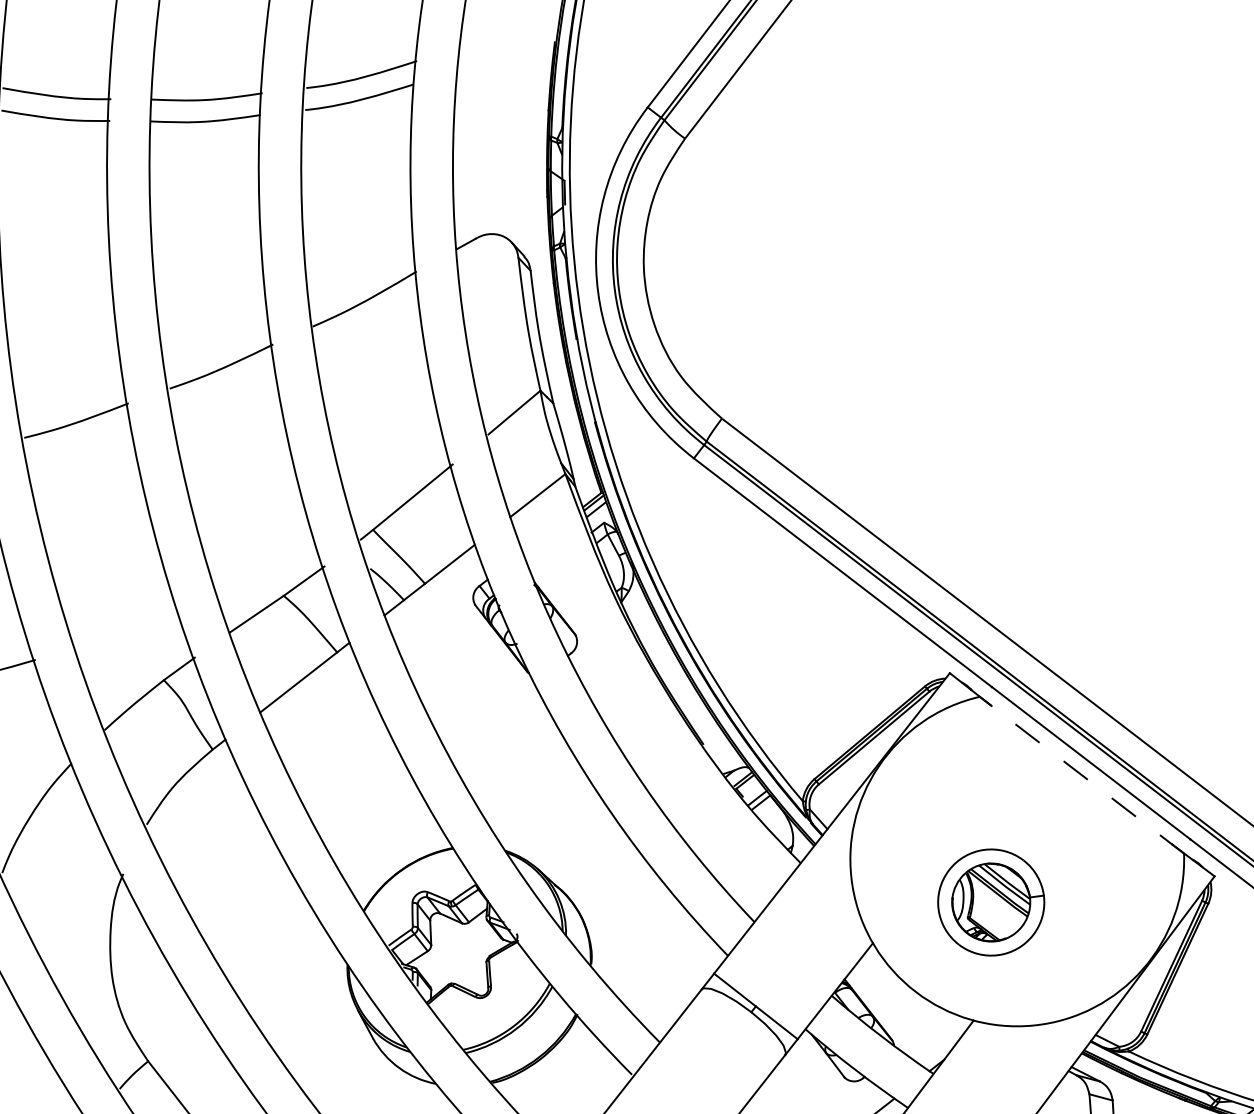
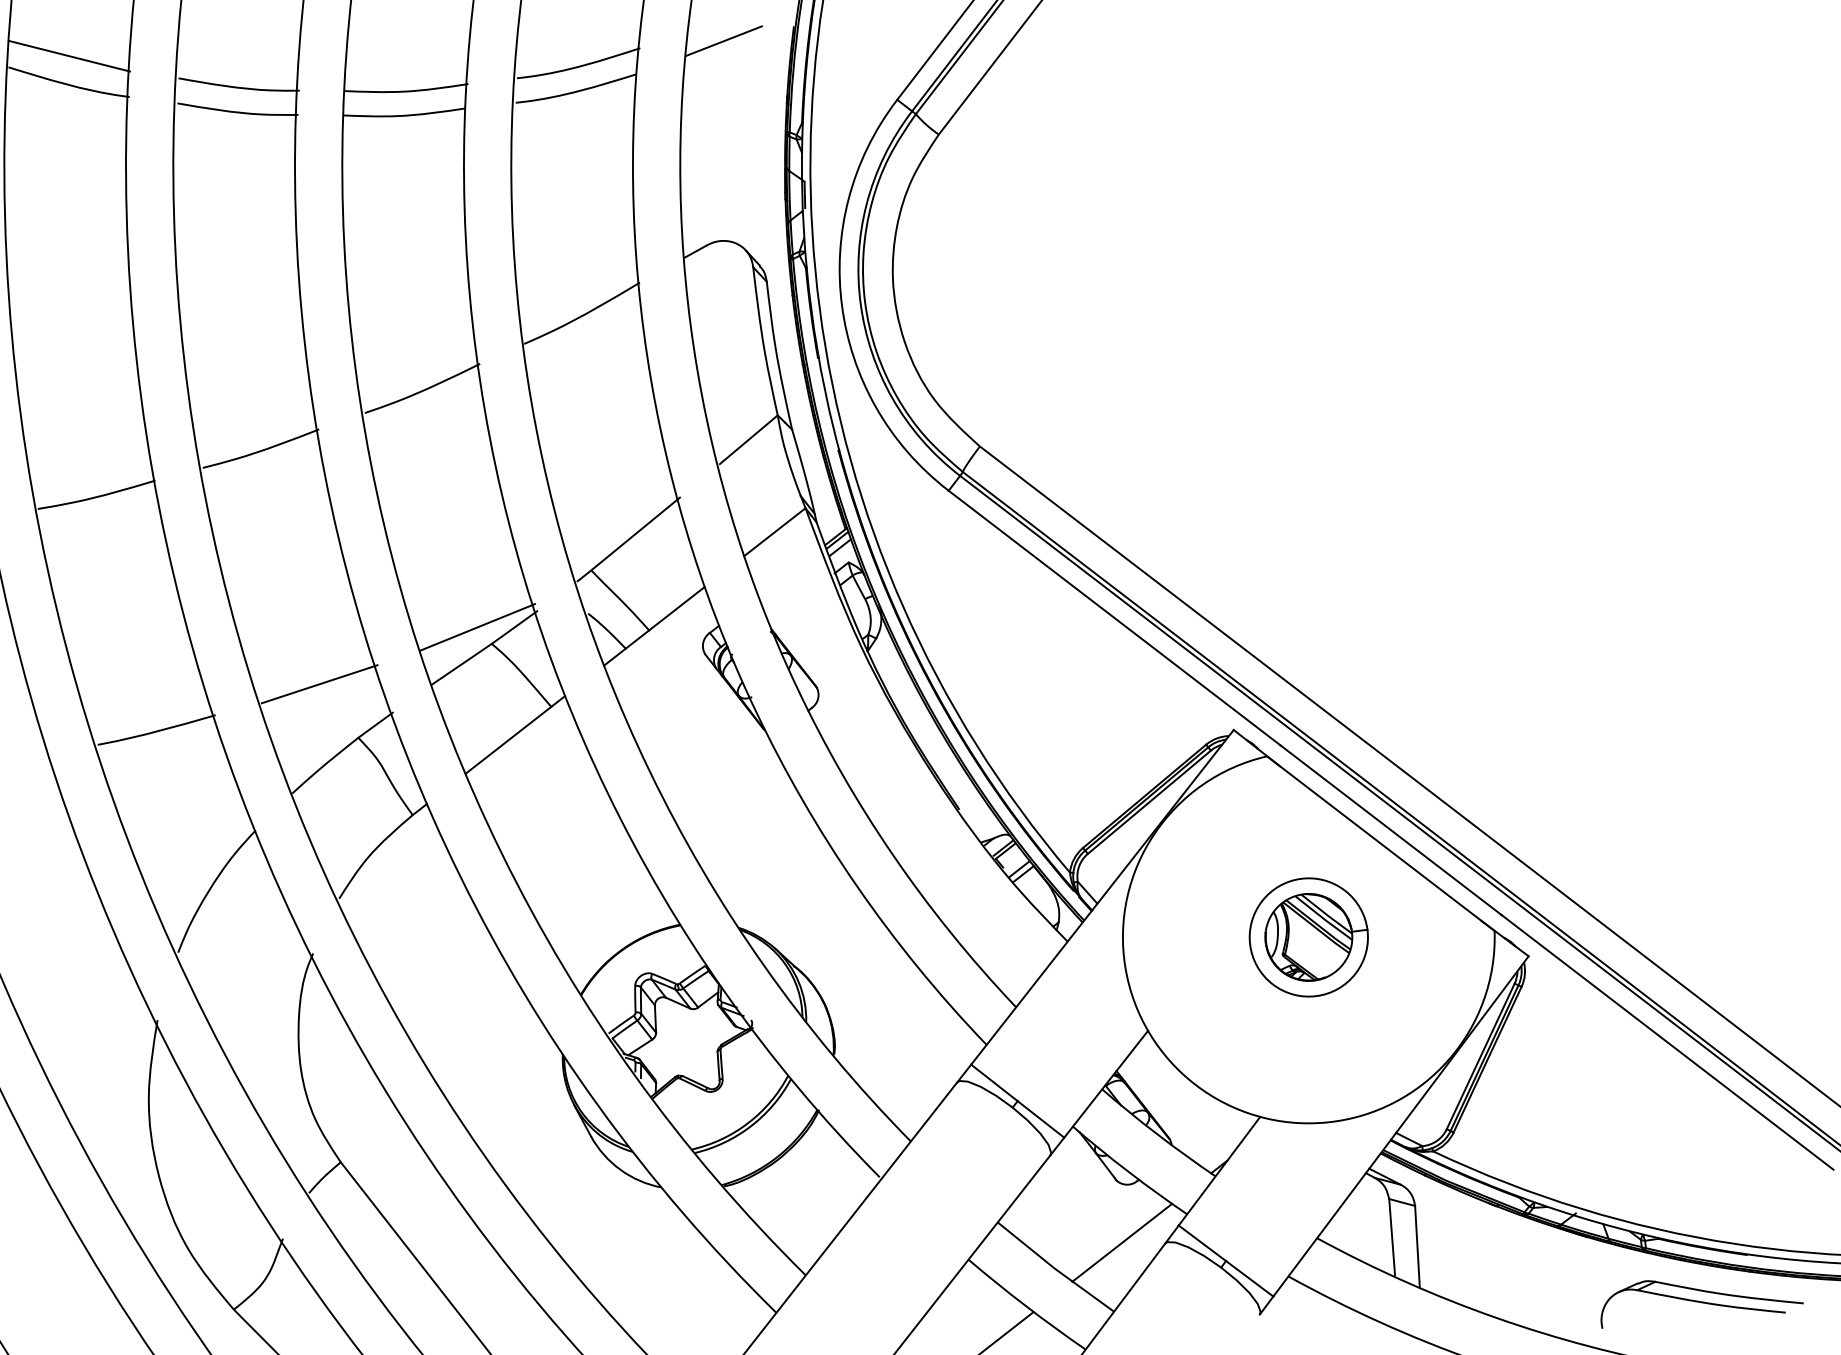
line: (491, 54) -> (723, 40), added
line: (270, 581) -> (477, 627), added
line: (129, 632) -> (319, 684), added
line: (1081, 775) -> (1380, 843), dashed -> solid
part: (990, 902) -> (1308, 937), moved

